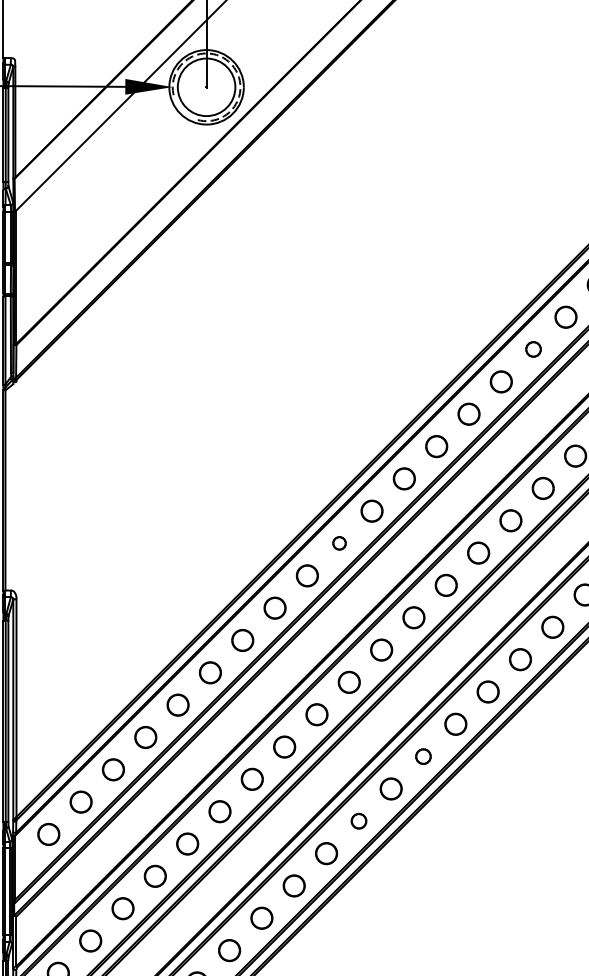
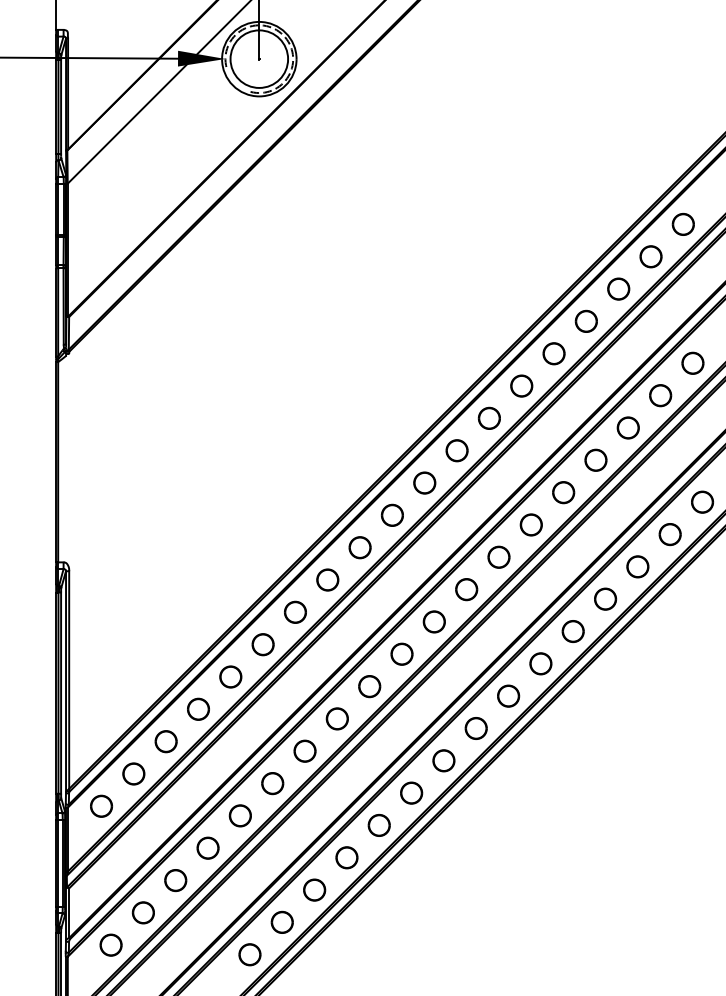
part: (532, 348) -> (585, 320), size x1.43
part: (338, 542) -> (391, 514), size x1.67
part: (422, 756) -> (475, 728), size x1.43
part: (358, 820) -> (411, 792), size x1.43

